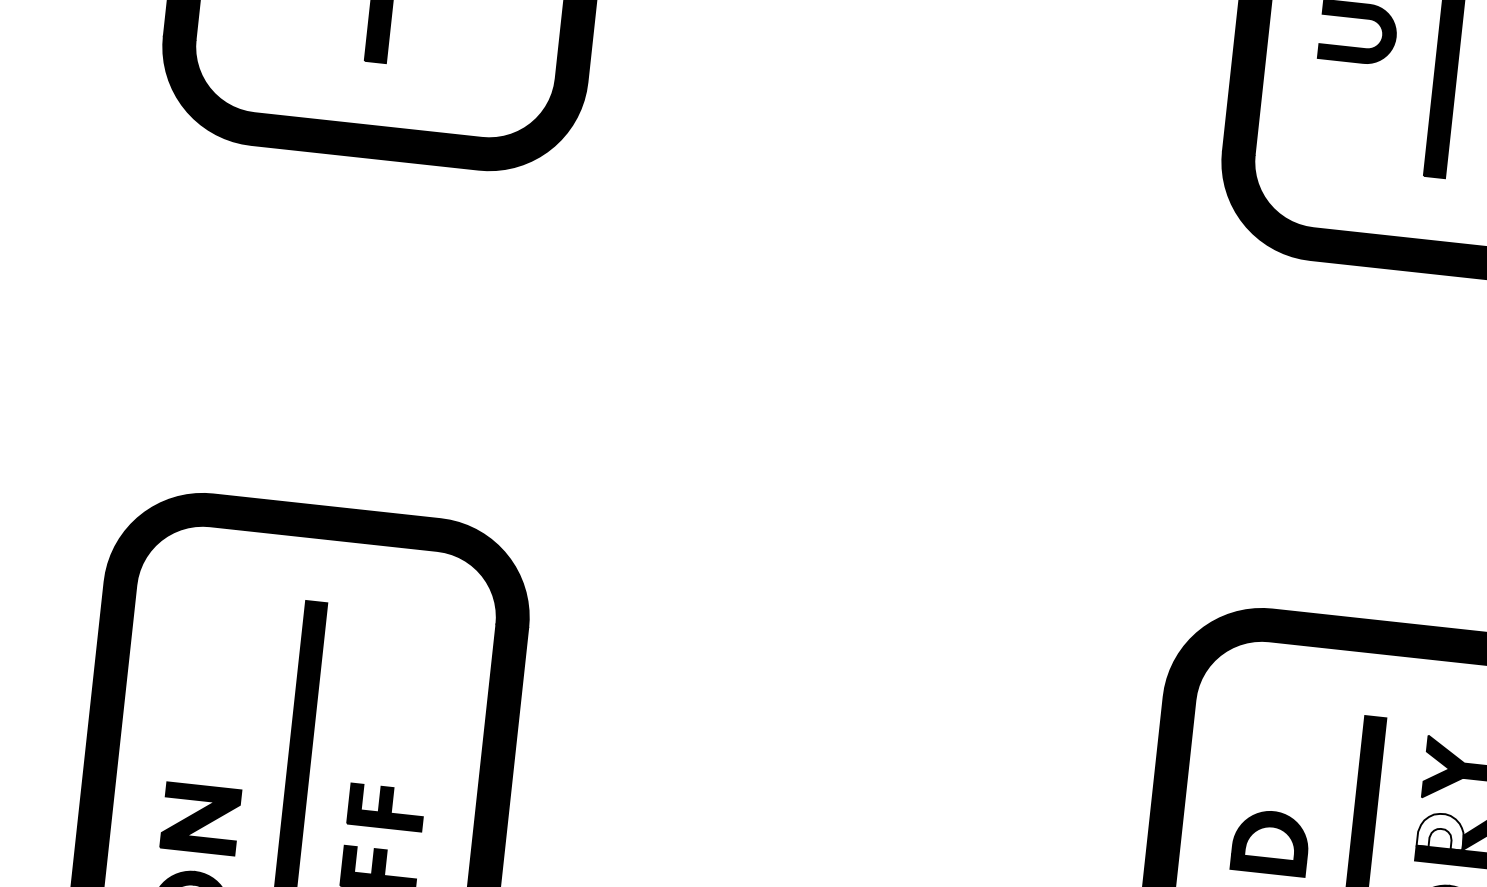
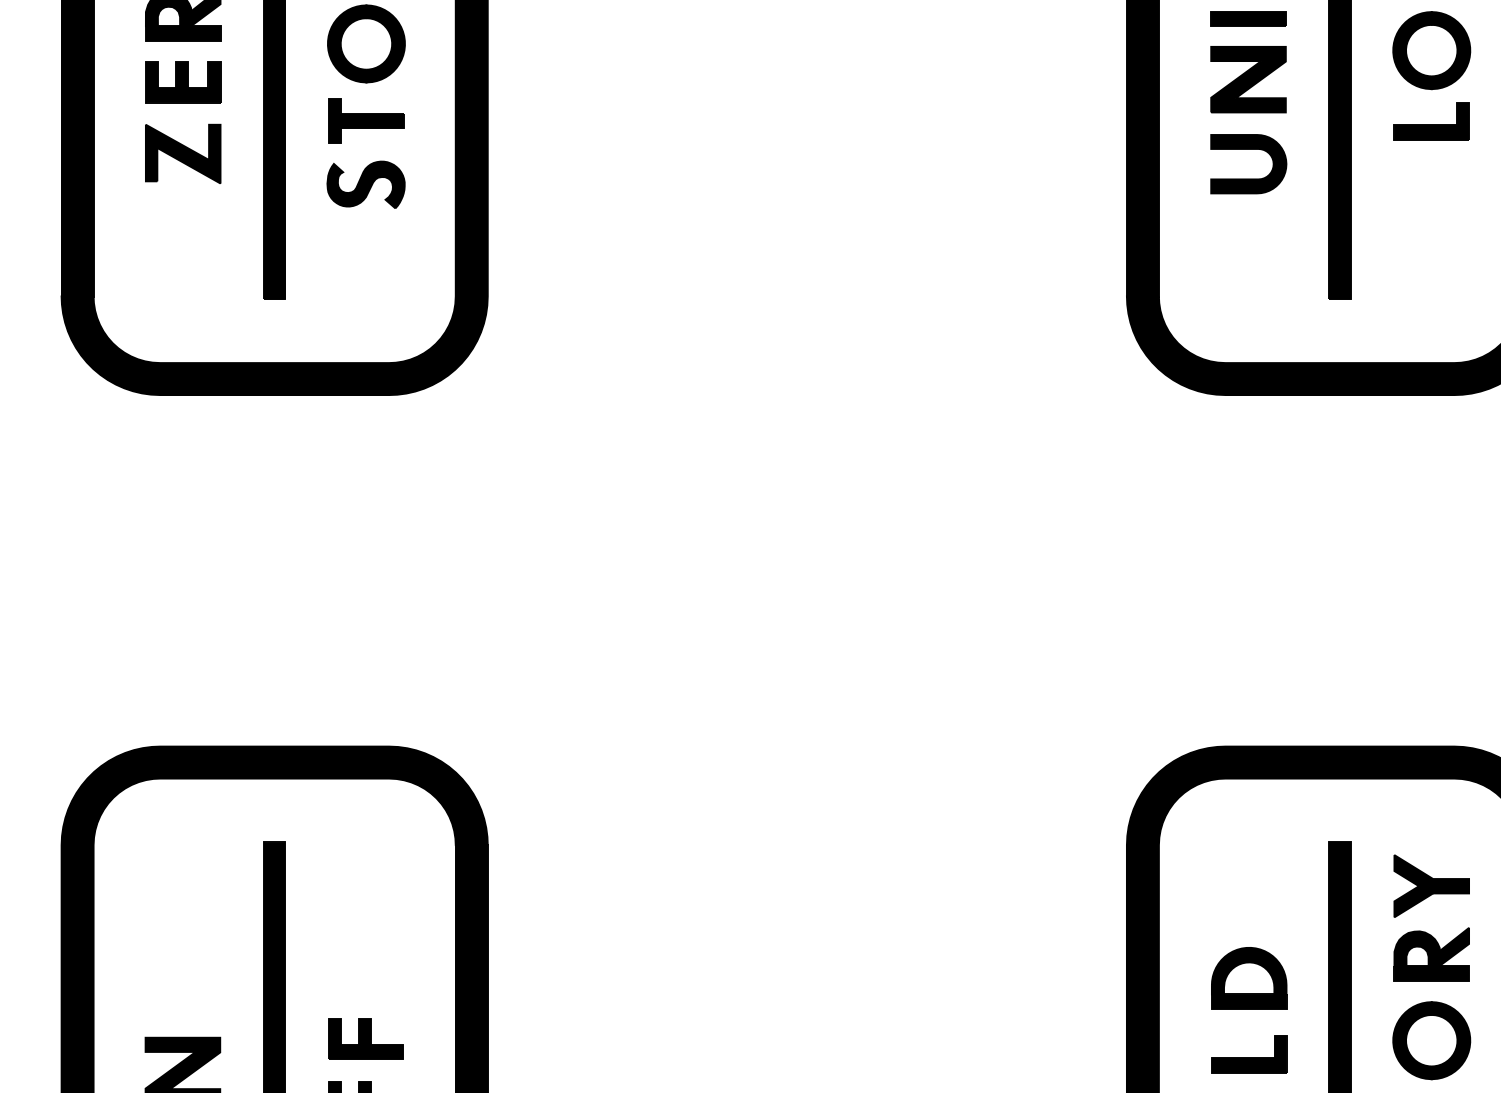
fill: (1441, 830) -> (1417, 948), added

